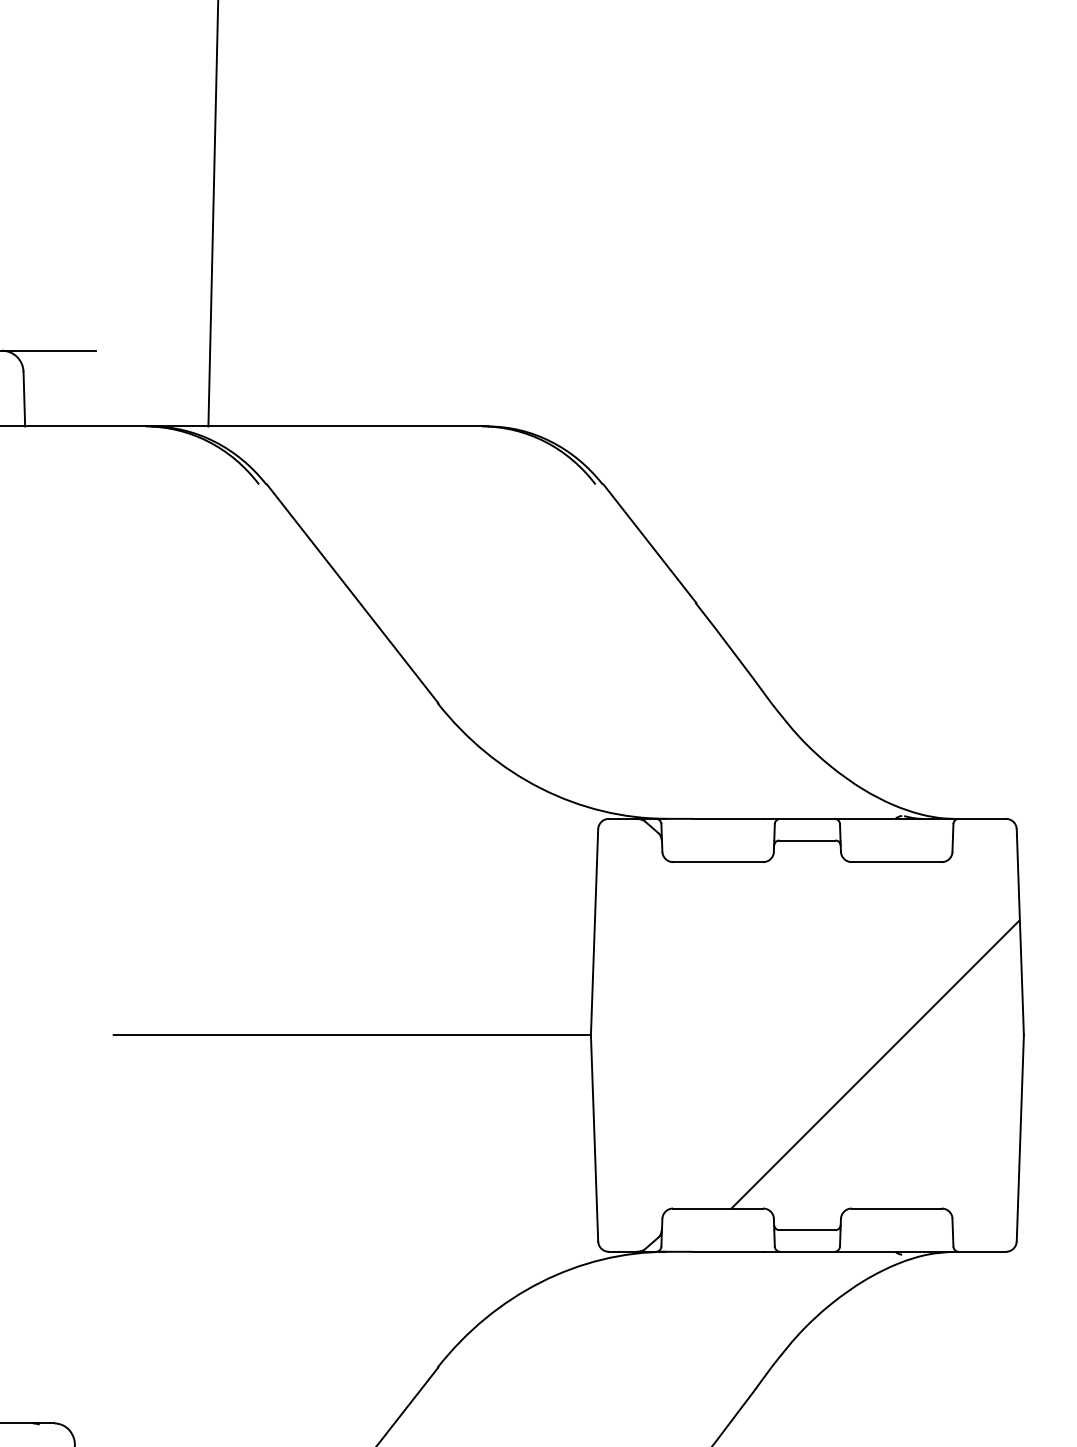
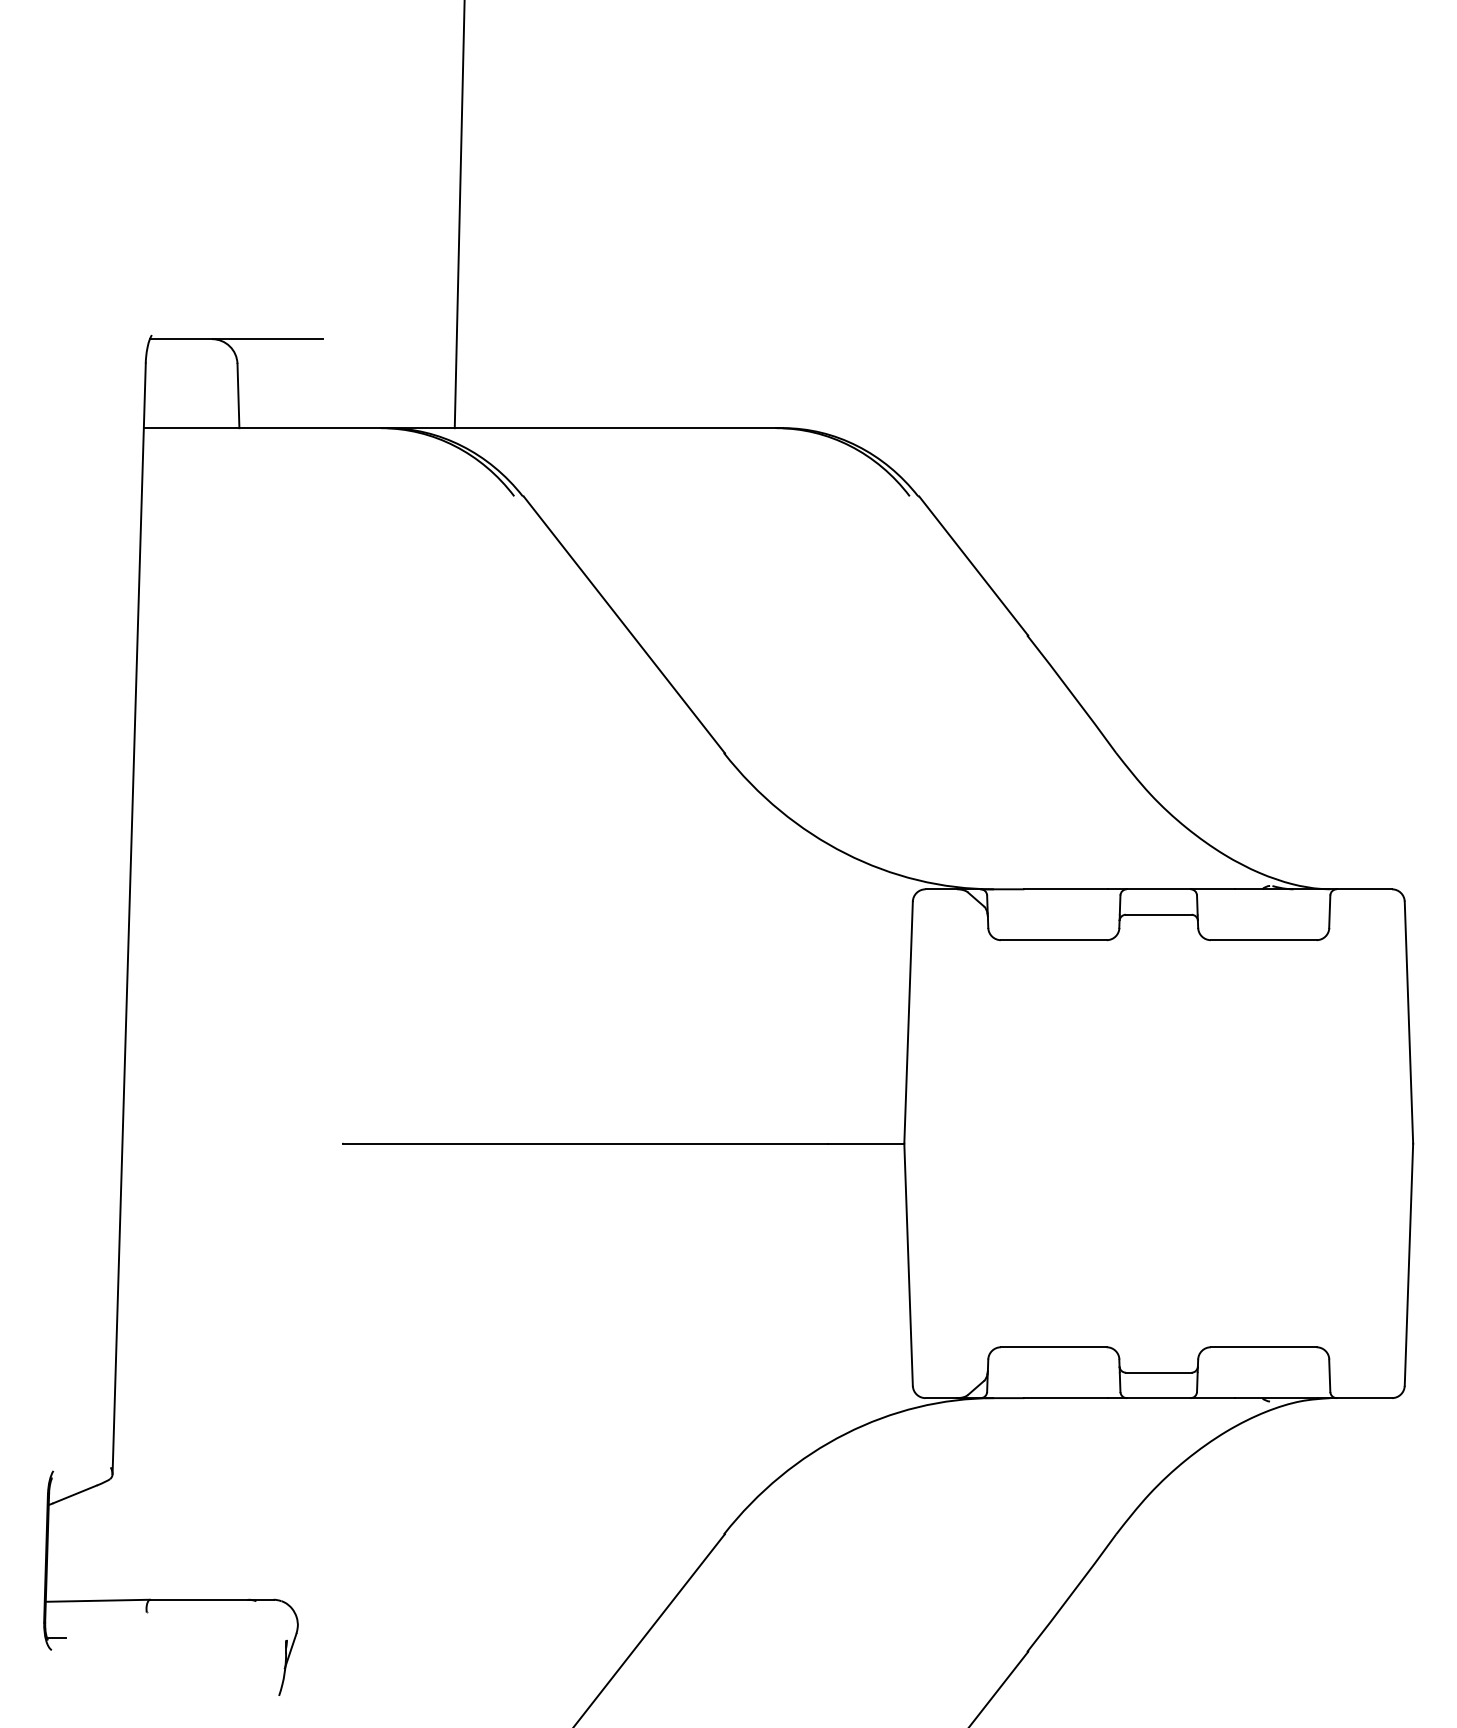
hatch: (875, 1064) -> (1238, 1177), removed

